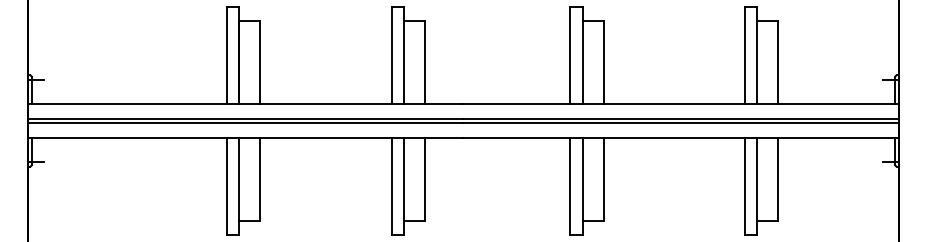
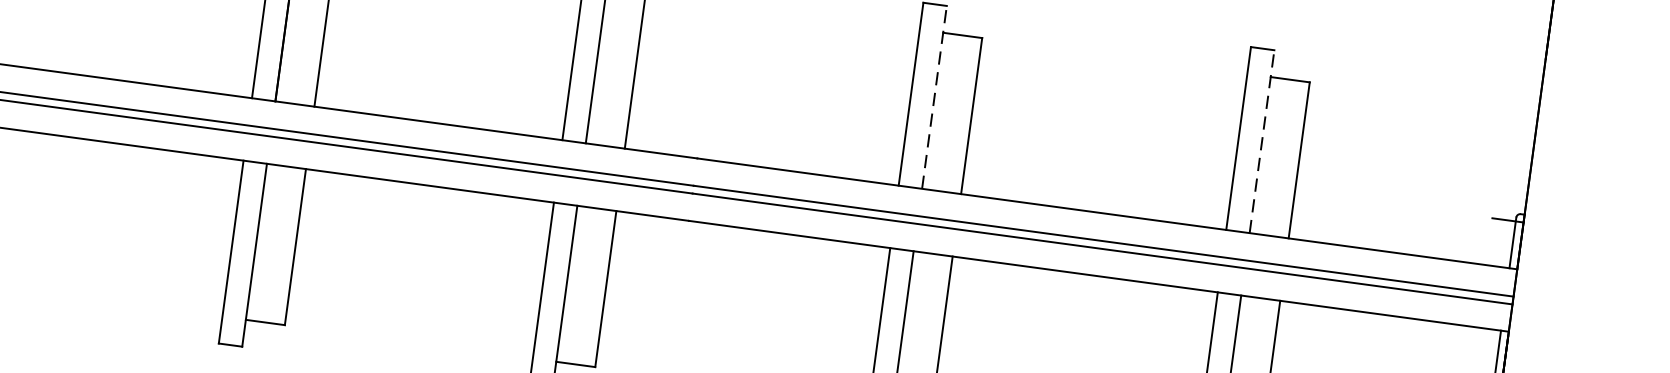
line: (582, 55) -> (933, 96), solid -> dashed
line: (756, 55) -> (1261, 140), solid -> dashed

